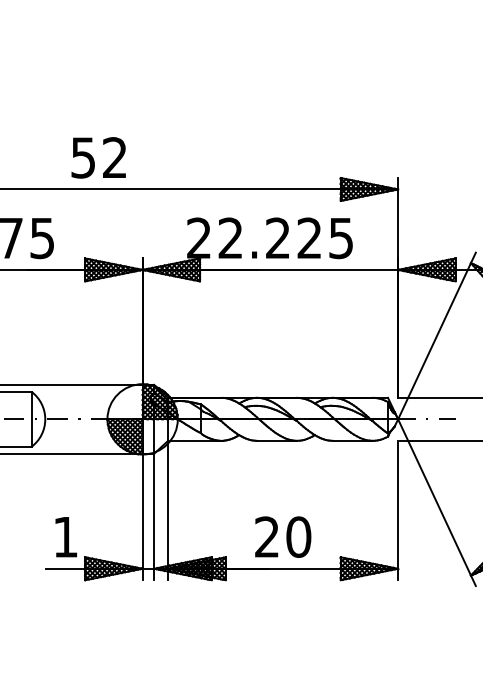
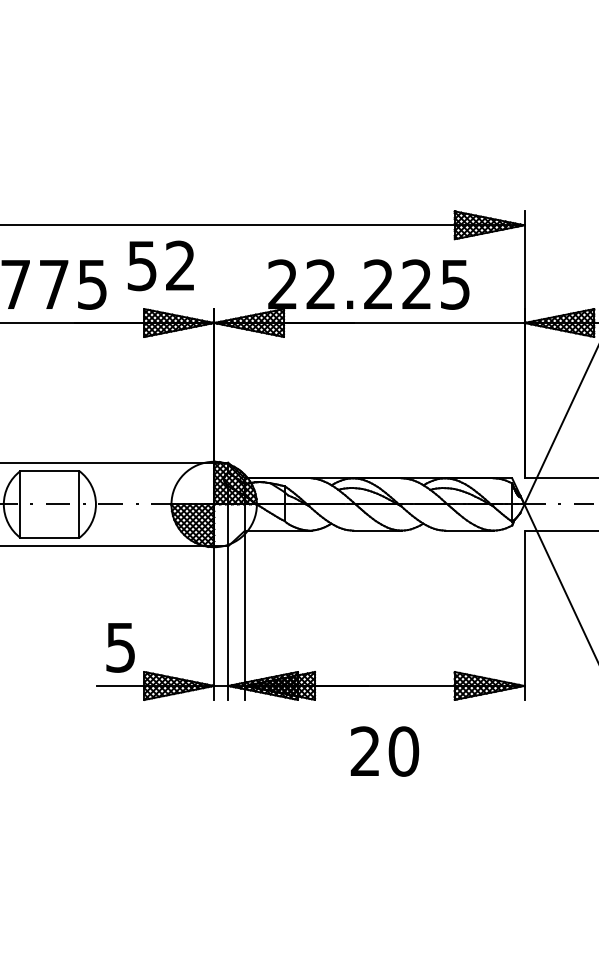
text: (98, 157) -> (160, 265), moved
text: (65, 537) -> (120, 647), 1 -> 5
text: (282, 537) -> (384, 751), moved

